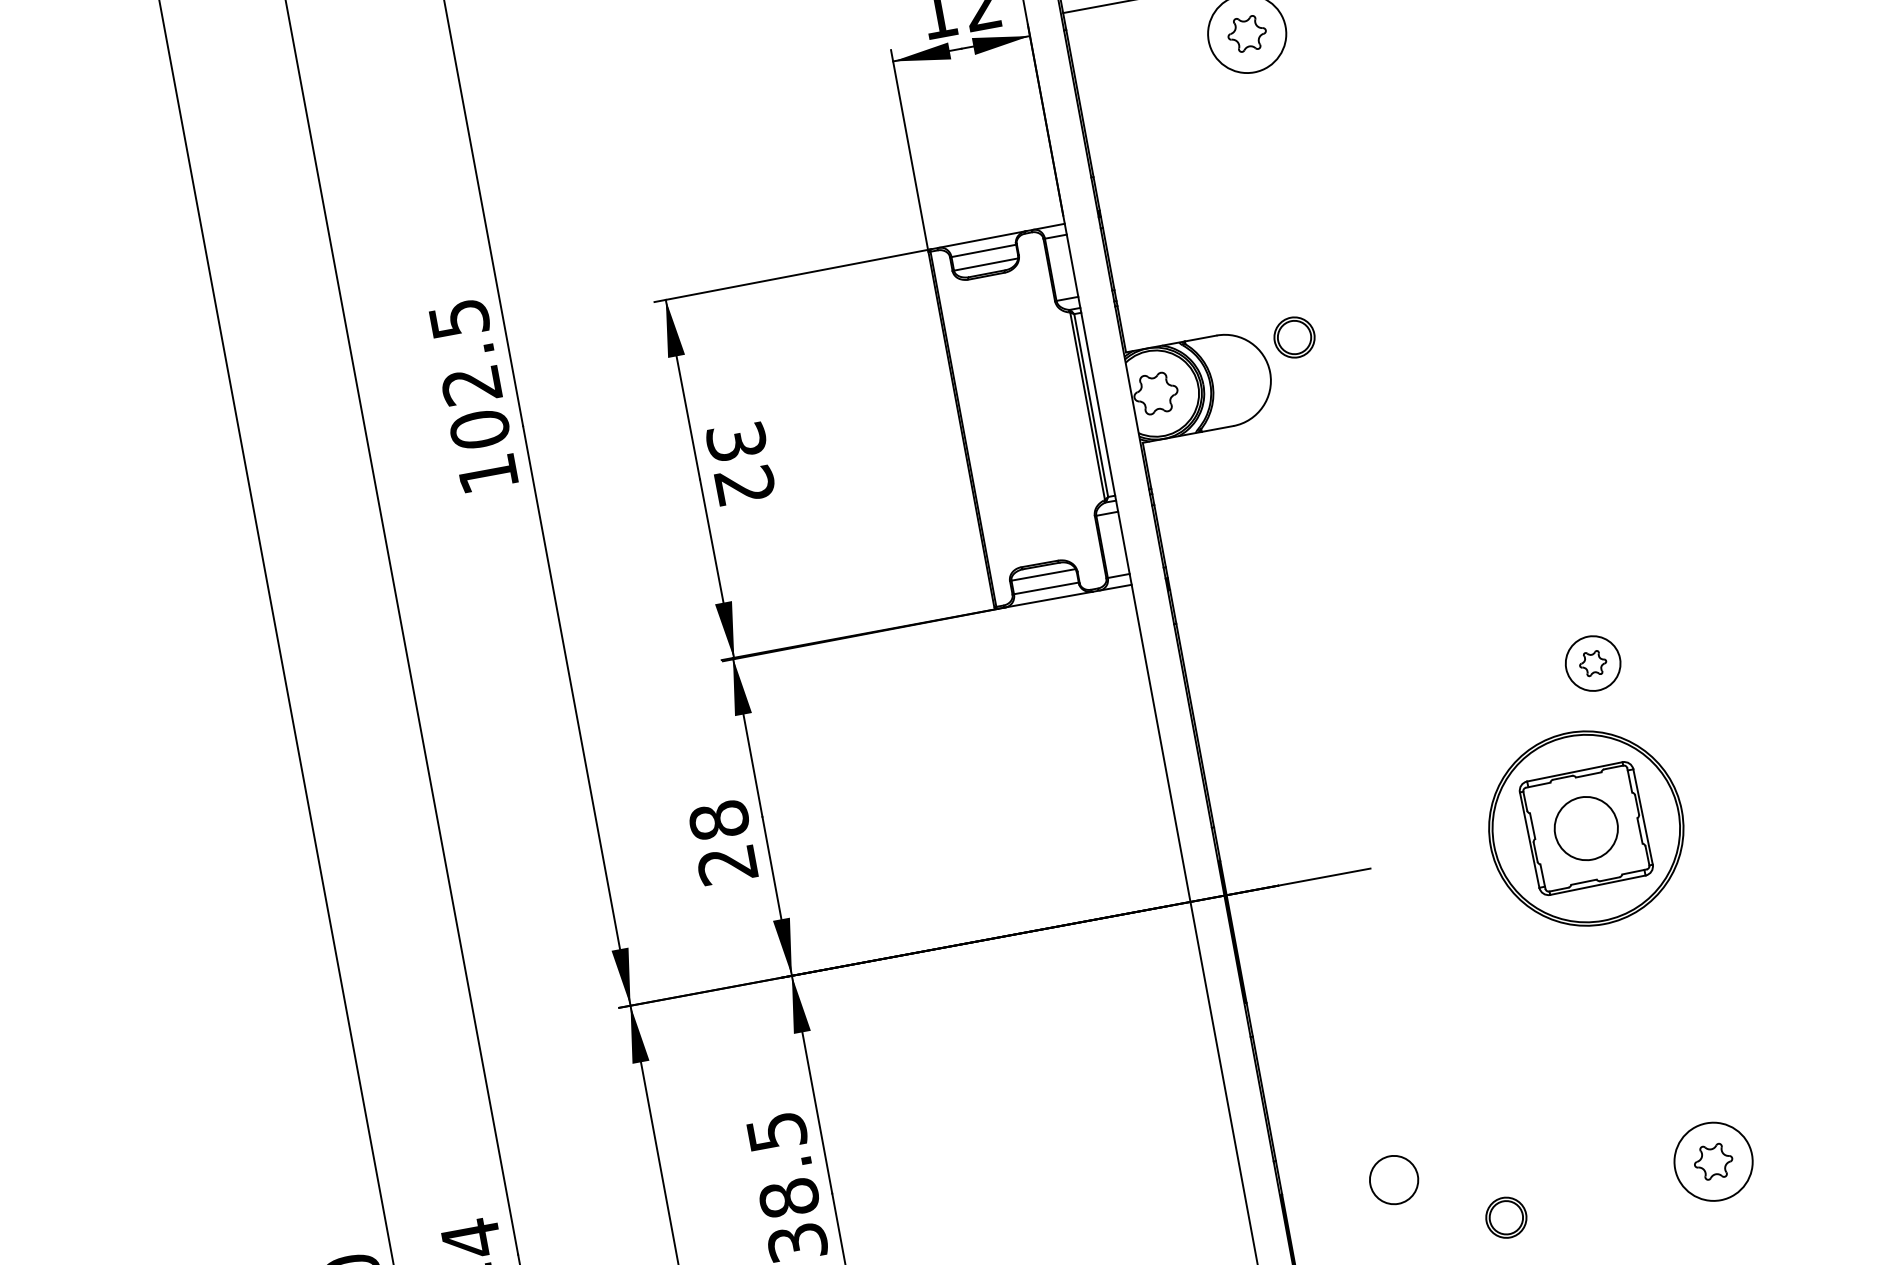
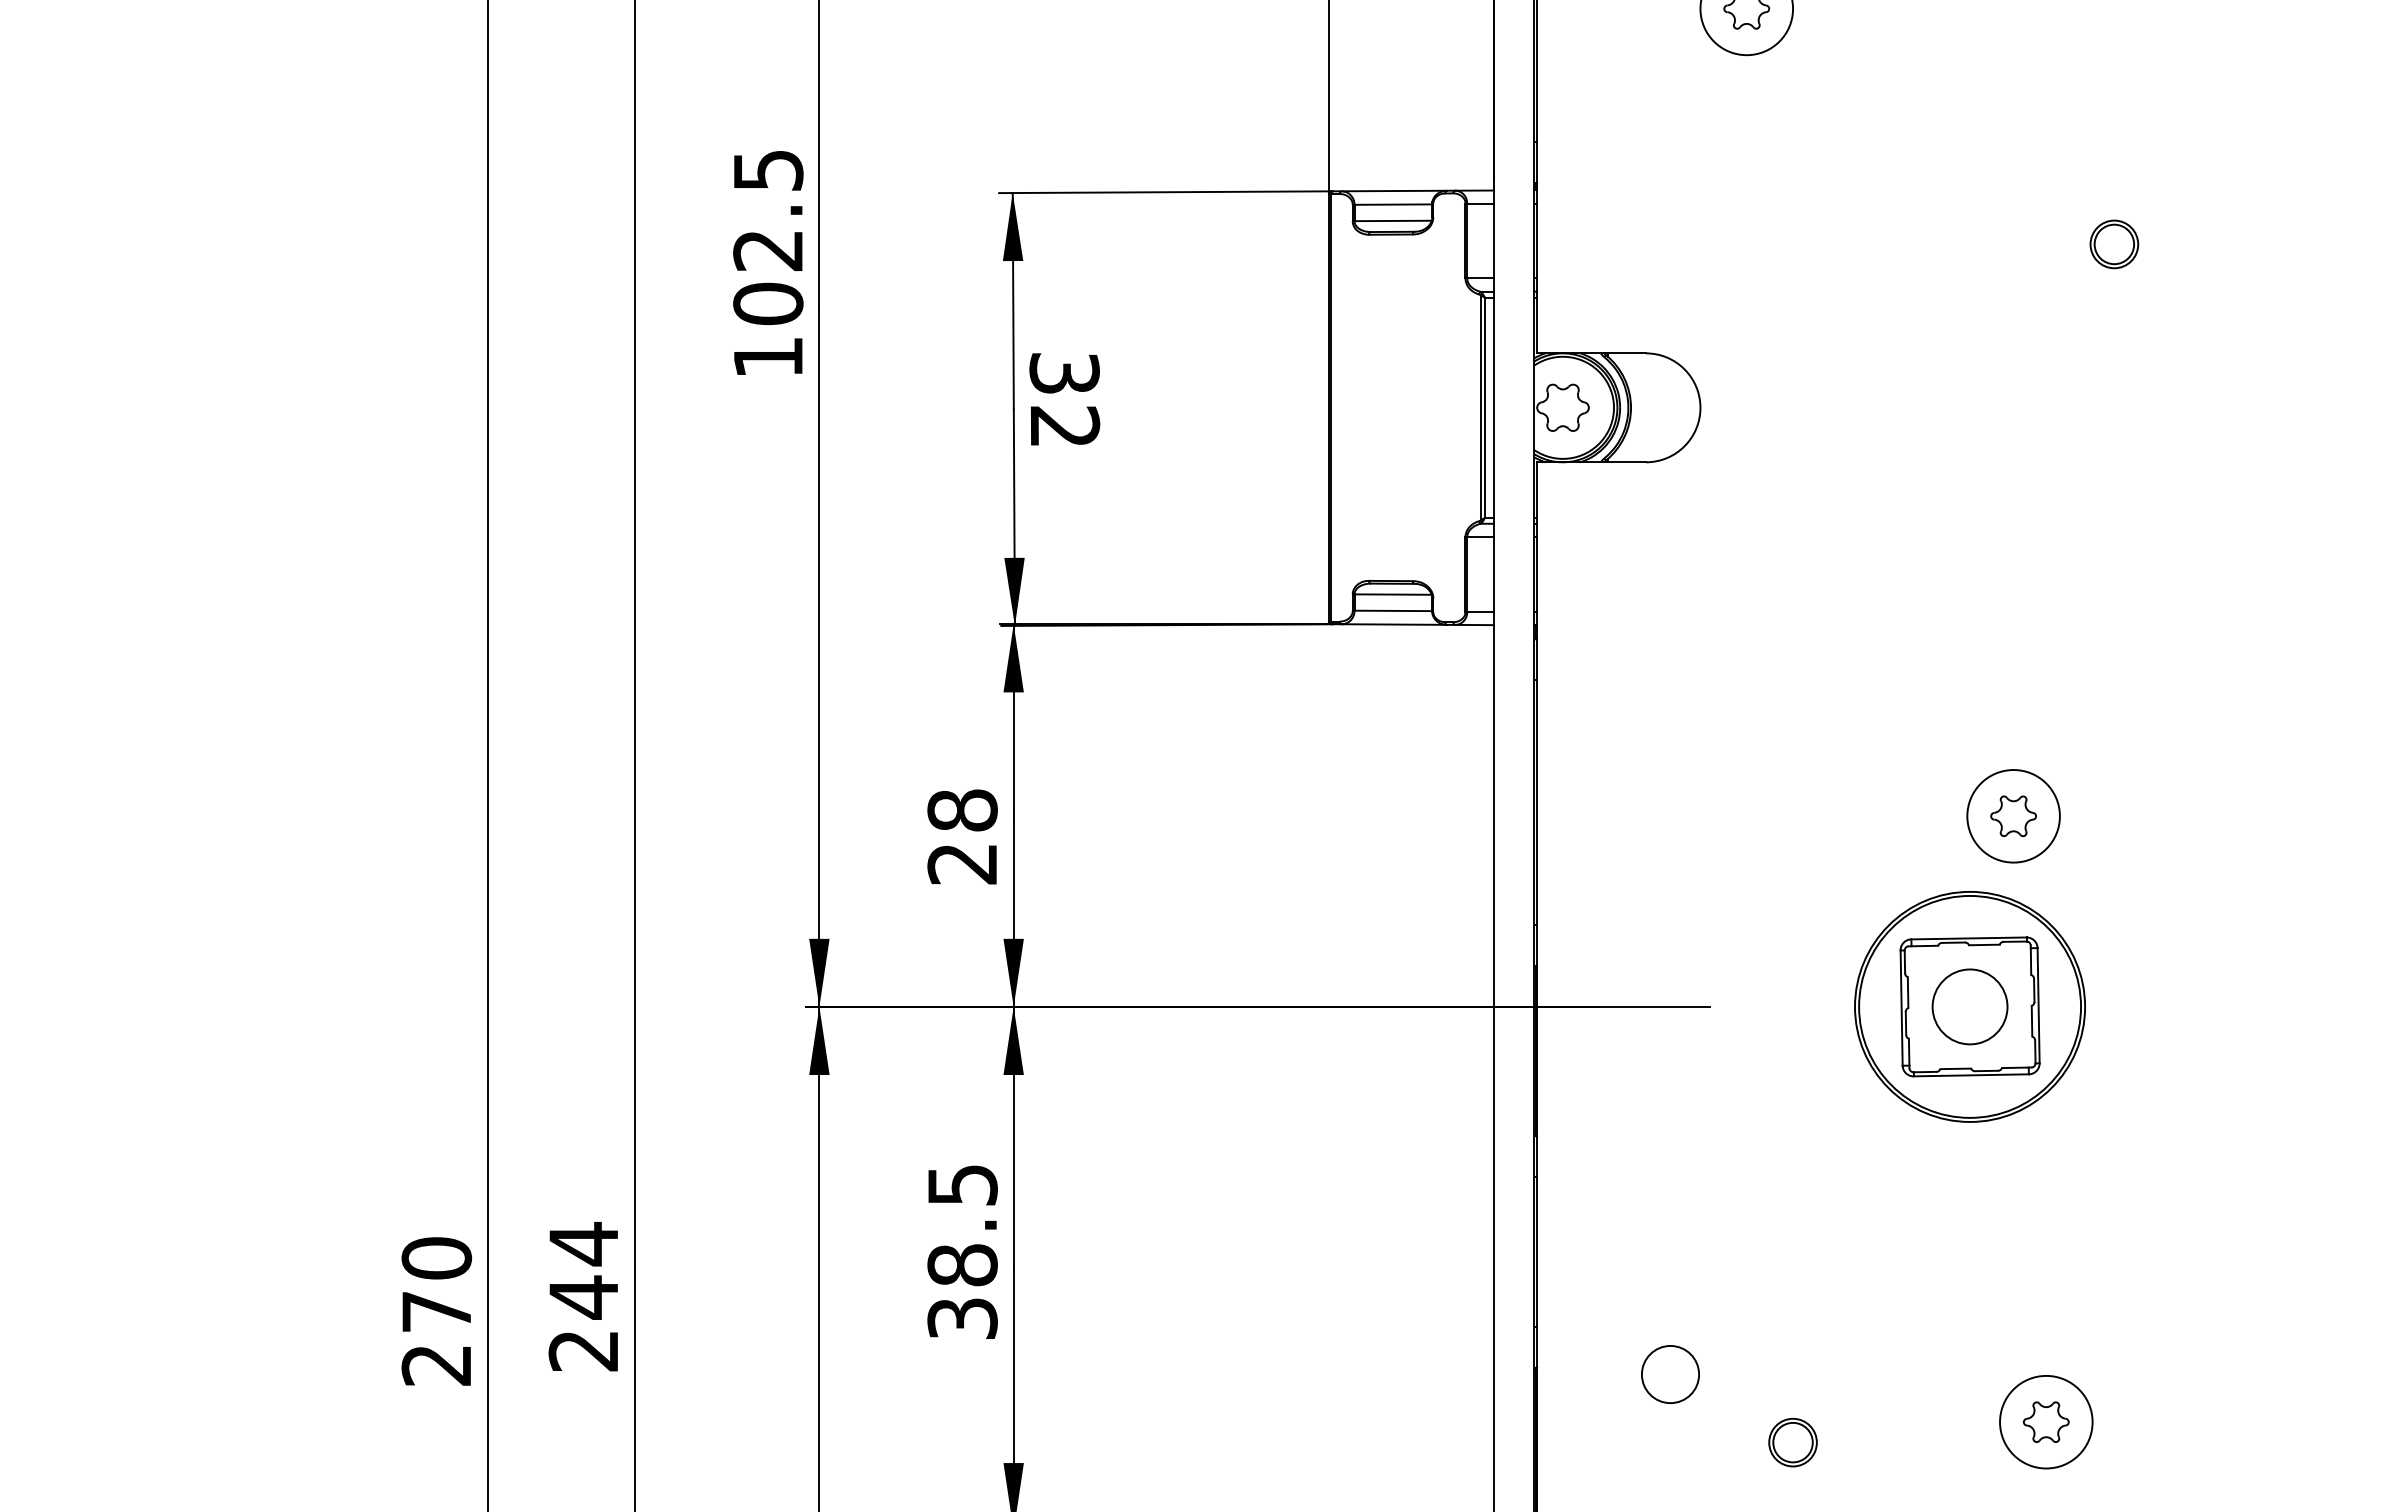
part: (1294, 337) -> (2114, 244), moved
part: (1593, 663) -> (2013, 816), size x1.43

